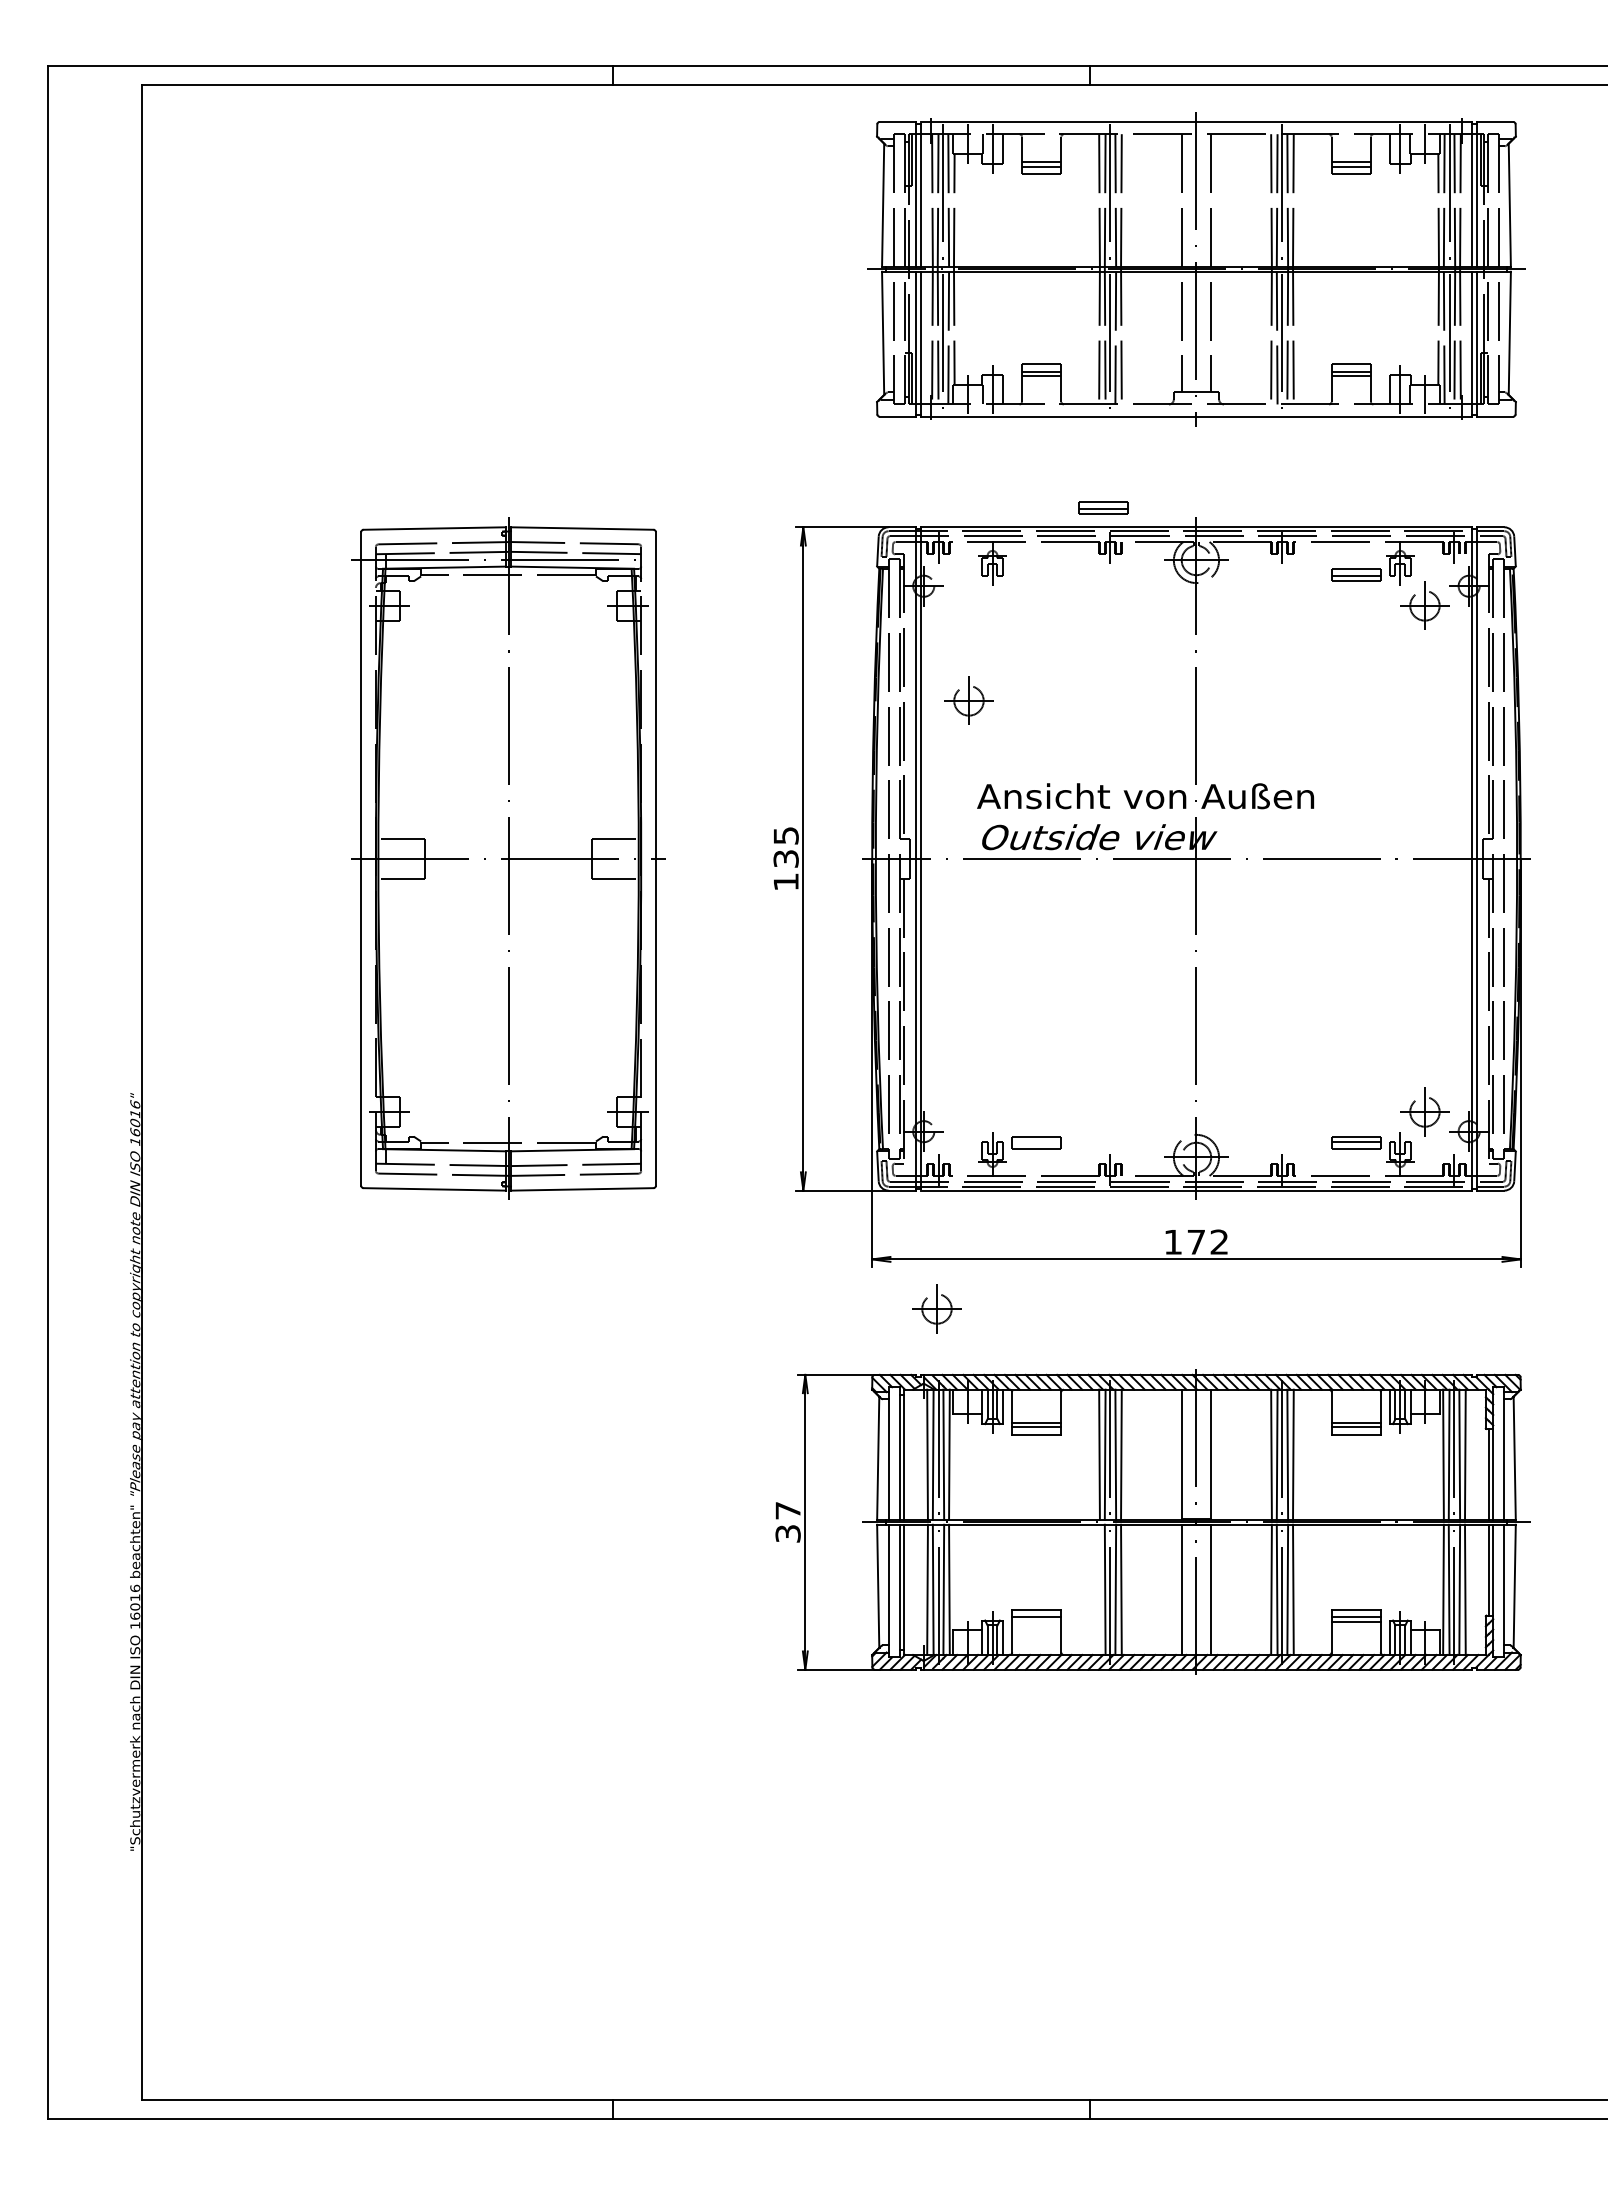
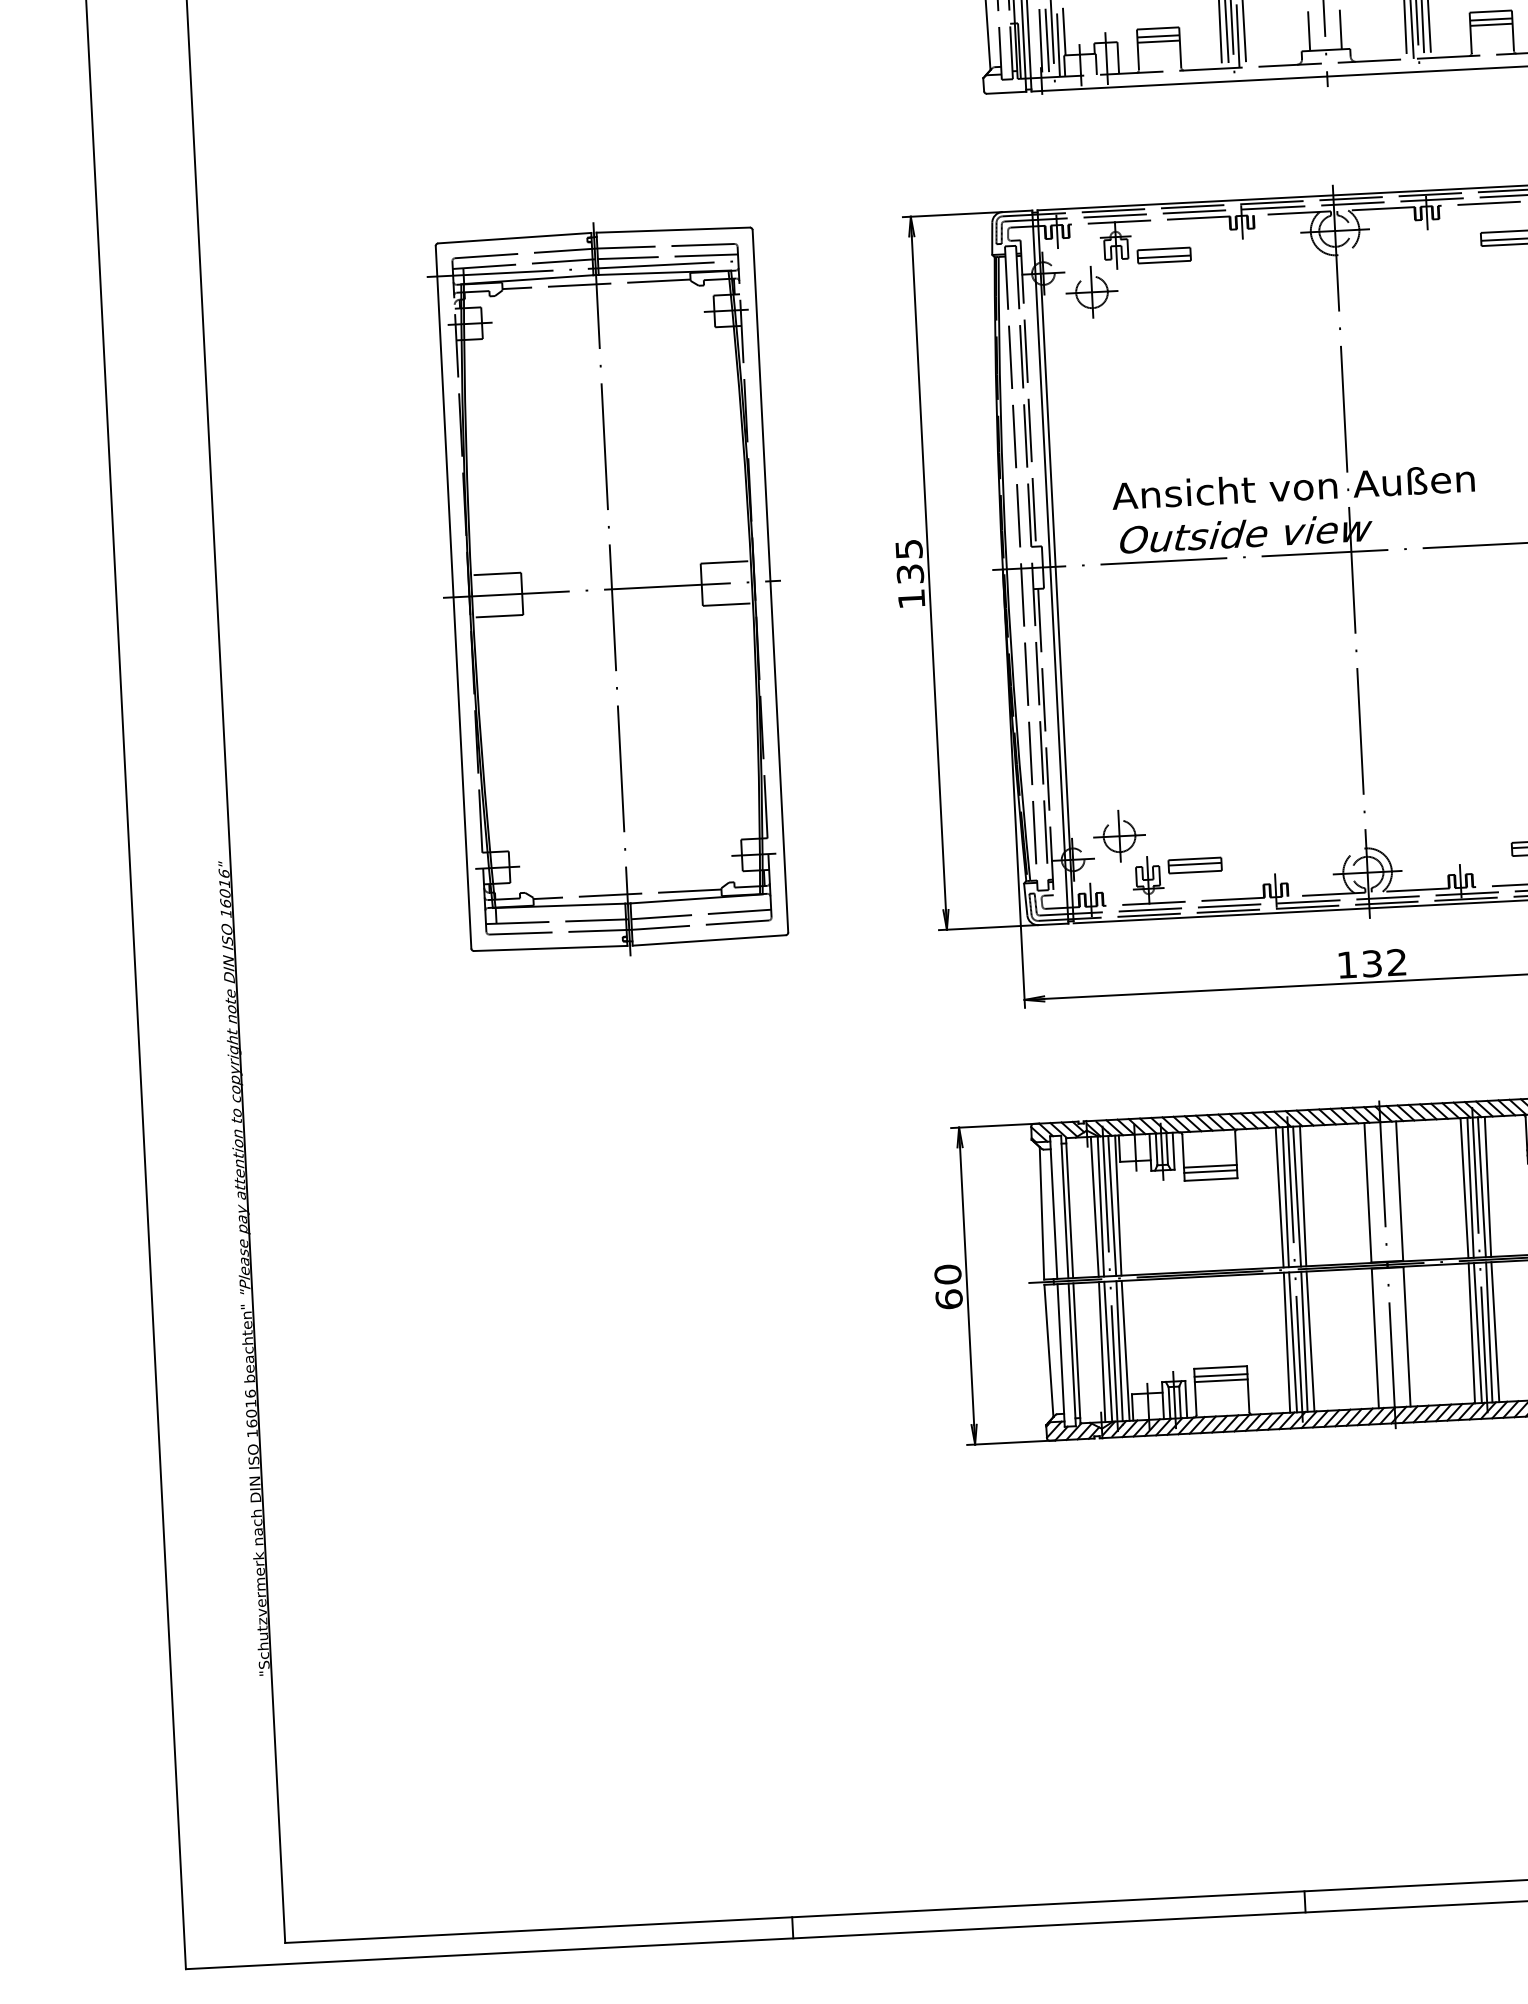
part: (1103, 507) -> (1163, 254), moved
part: (968, 700) -> (1091, 291), moved
line: (1036, 1141) -> (1194, 864), added
text: (1196, 1241) -> (1372, 963), 172 -> 132
part: (936, 1308) -> (1119, 835), moved
text: (787, 1521) -> (947, 1286), 37 -> 60
line: (1099, 1589) -> (1286, 1342), added
line: (1036, 1622) -> (1221, 1381), added

